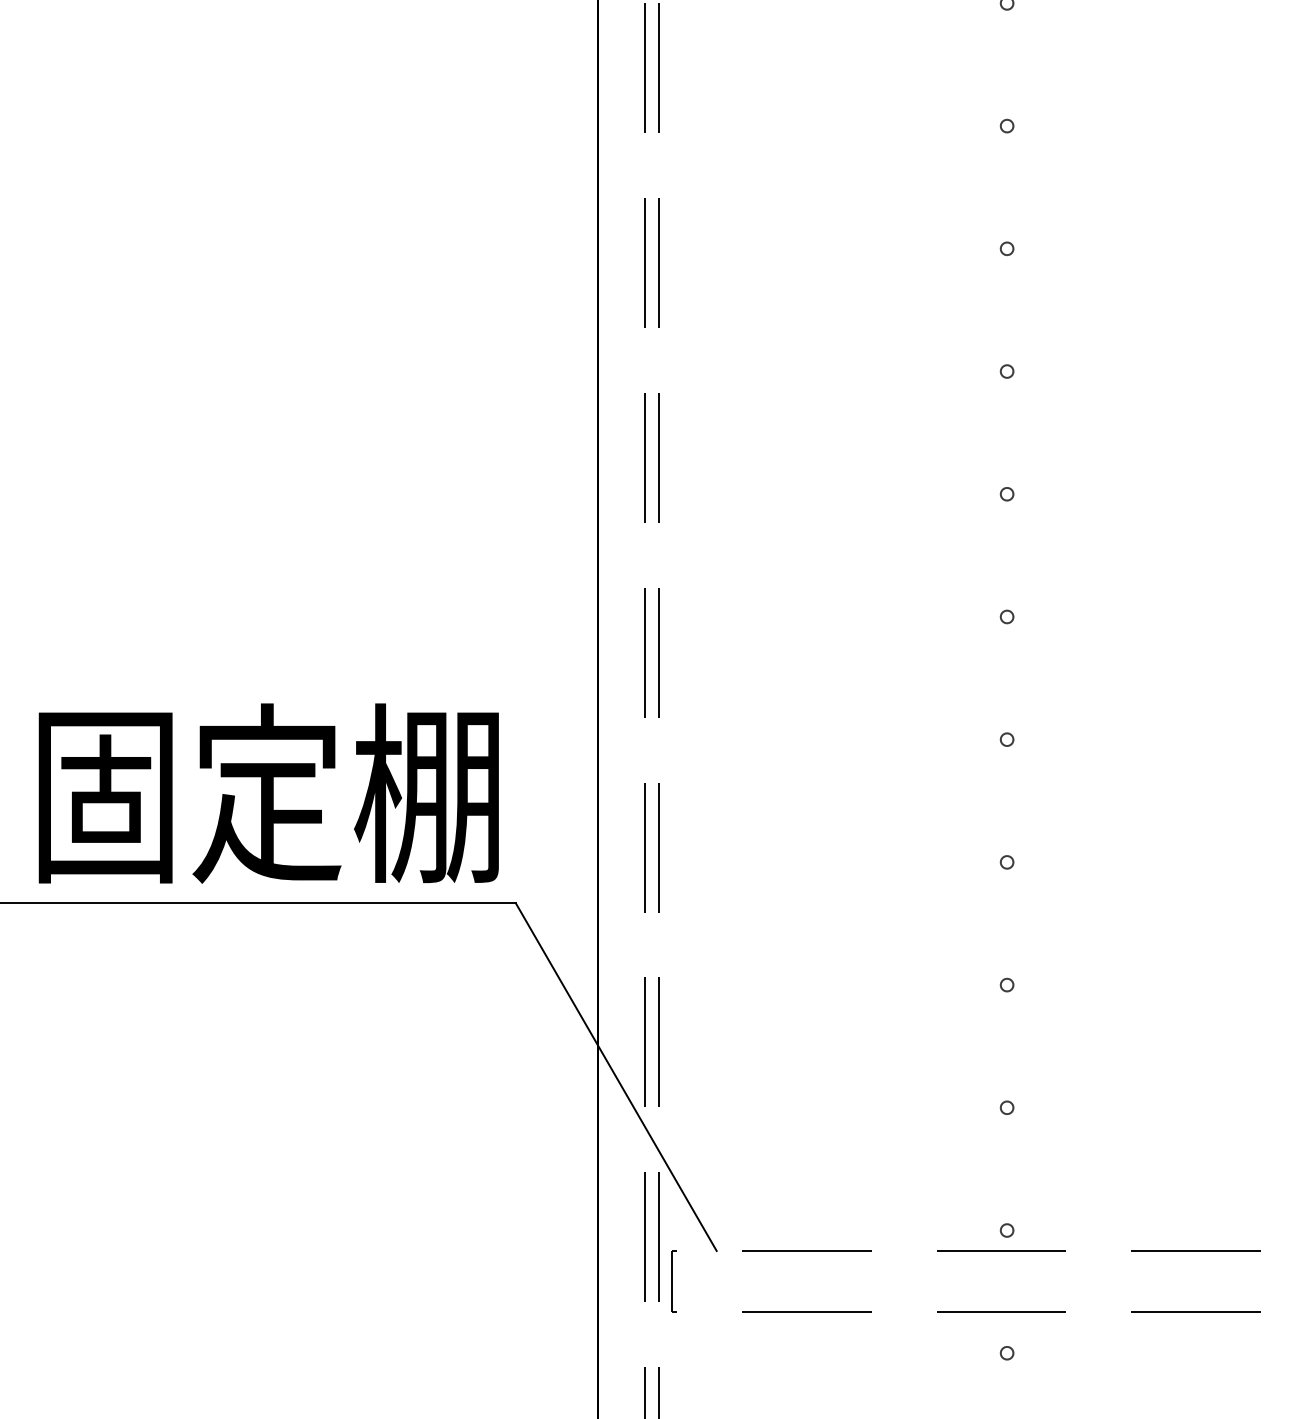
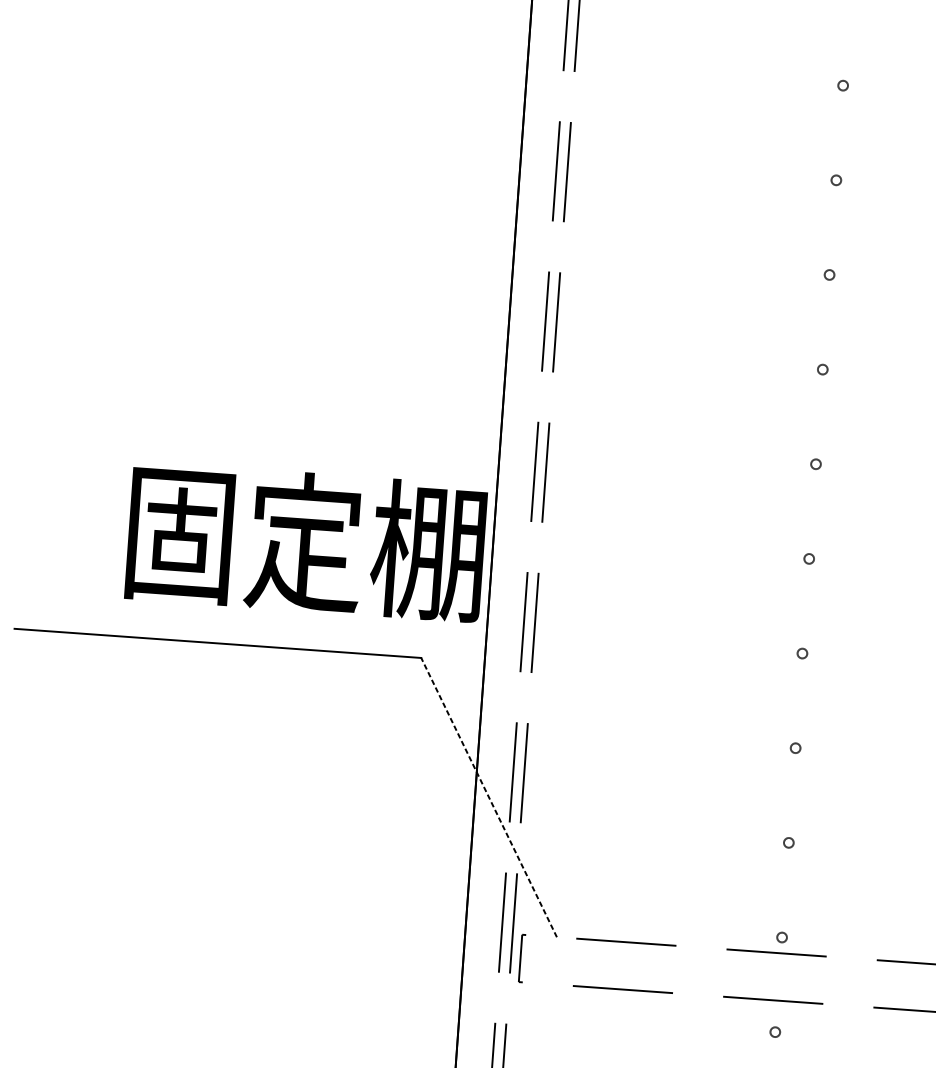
text: (268, 793) -> (306, 542), moved
line: (616, 1077) -> (489, 797), solid -> dashed

